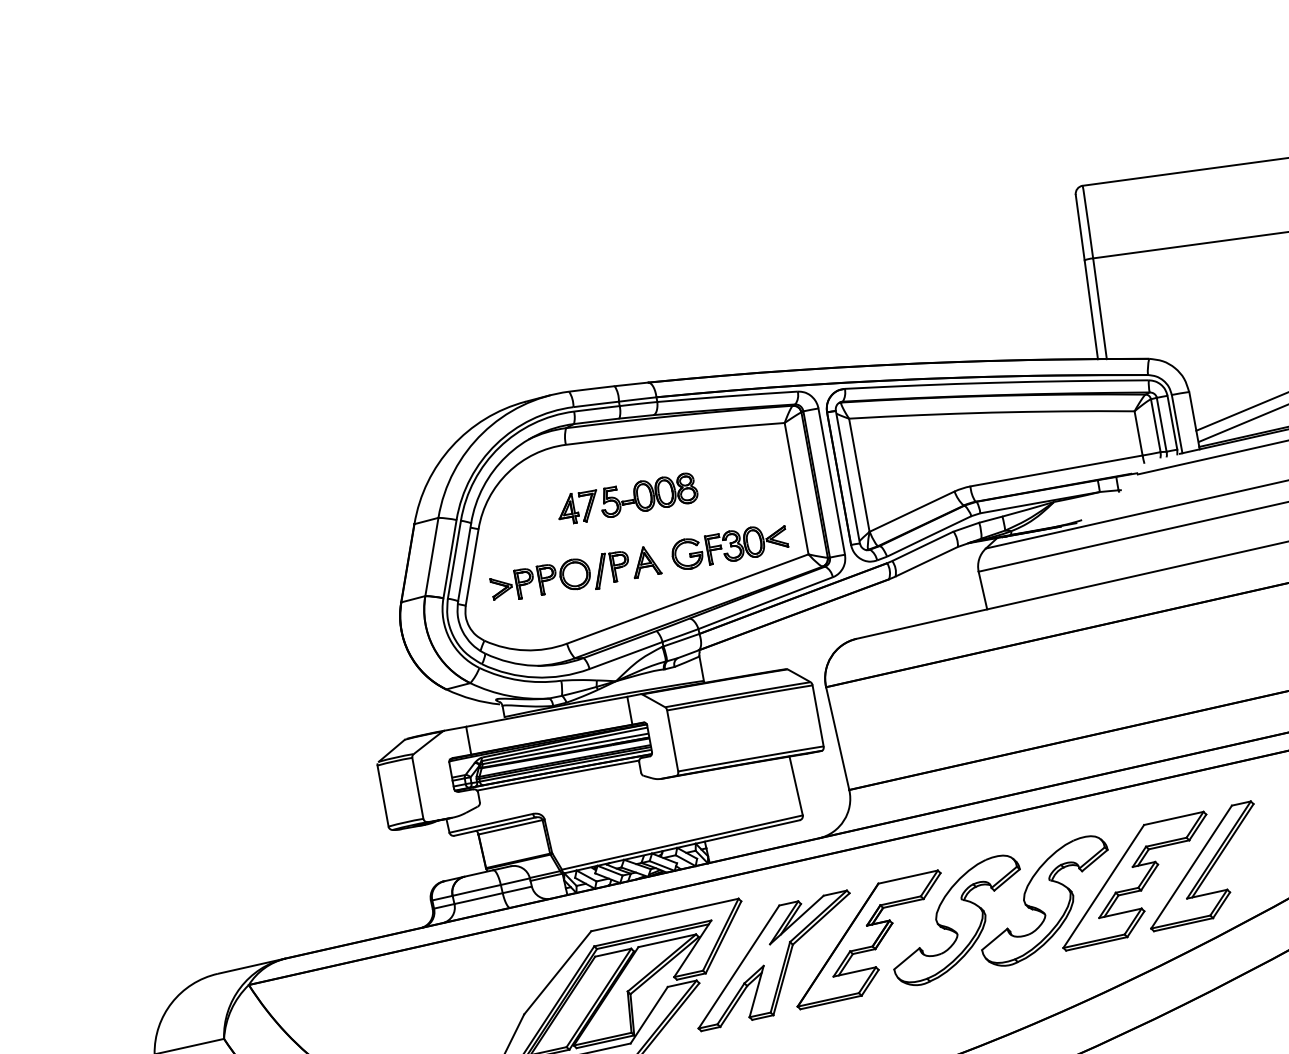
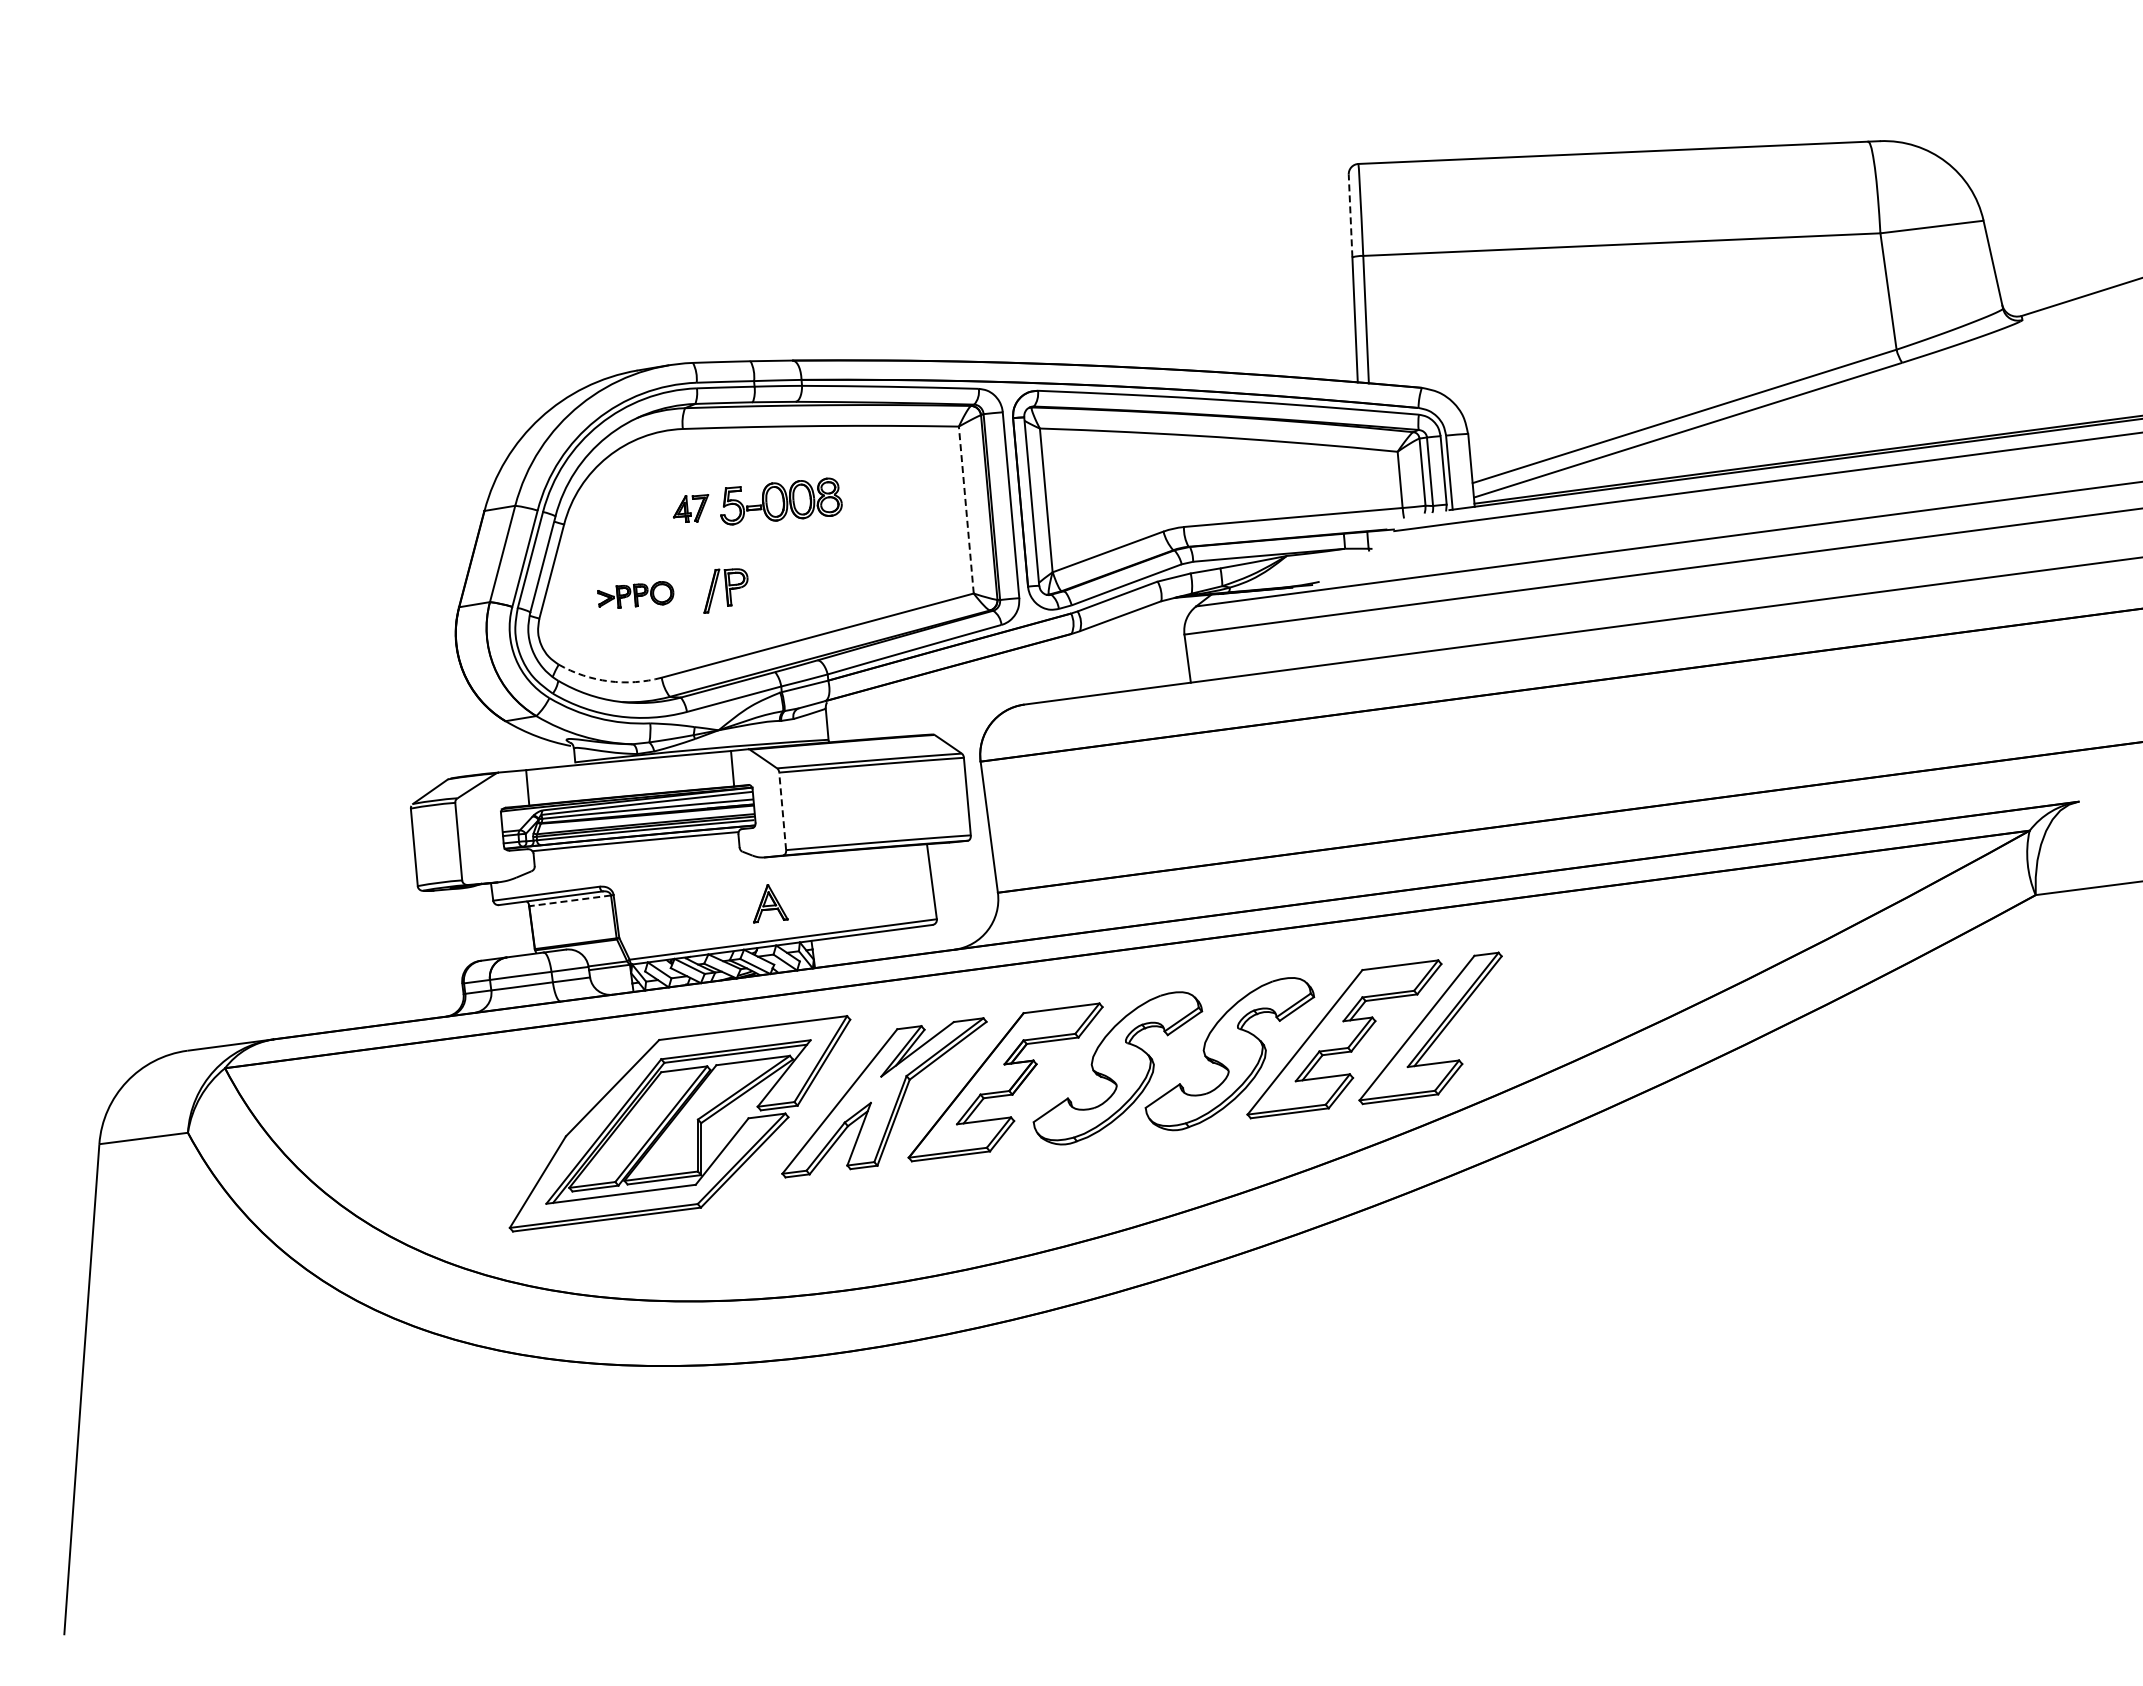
line: (1080, 227) -> (1350, 215), solid -> dashed
line: (796, 489) -> (966, 510), solid -> dashed
part: (577, 507) -> (690, 508), size x0.7
part: (730, 547) -> (876, 575), removed
part: (646, 561) -> (770, 903), moved
part: (540, 579) -> (635, 594), size x0.6
arc: (525, 650) -> (608, 681), solid -> dashed
line: (672, 741) -> (782, 811), solid -> dashed
line: (509, 827) -> (569, 900), solid -> dashed

